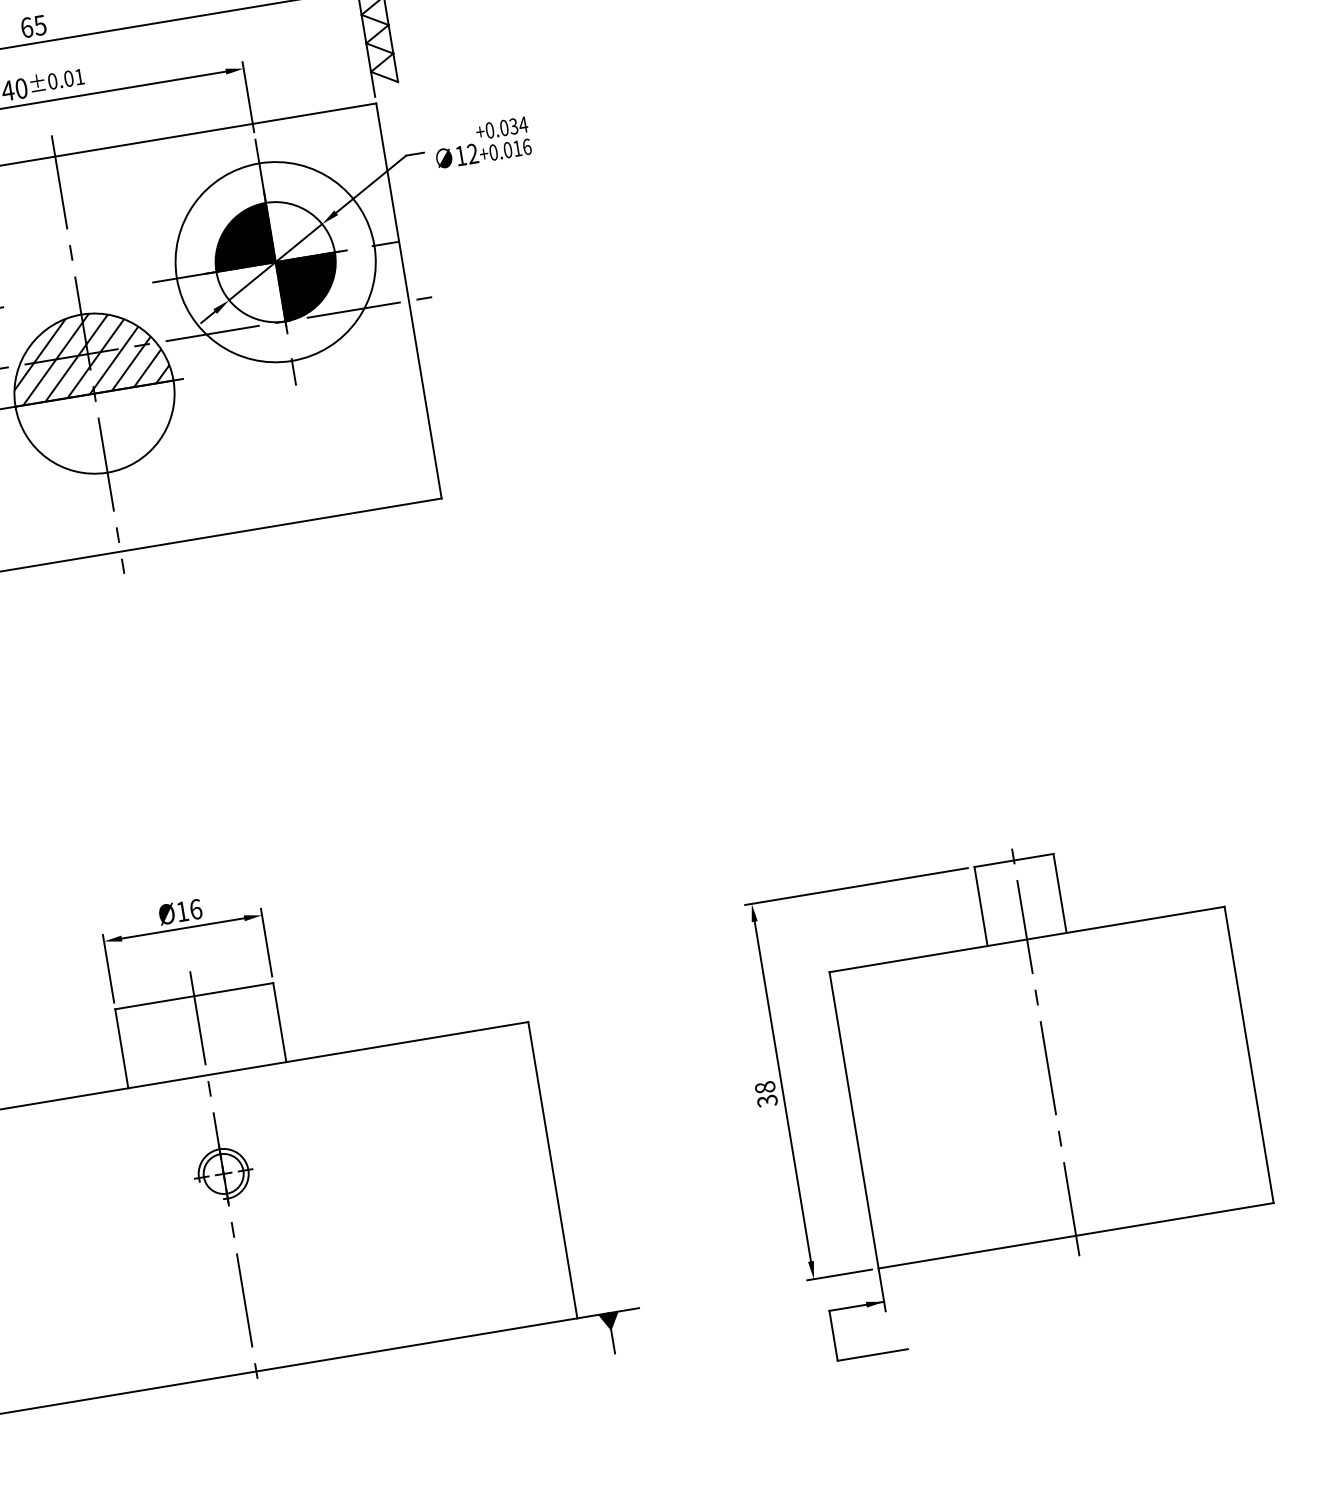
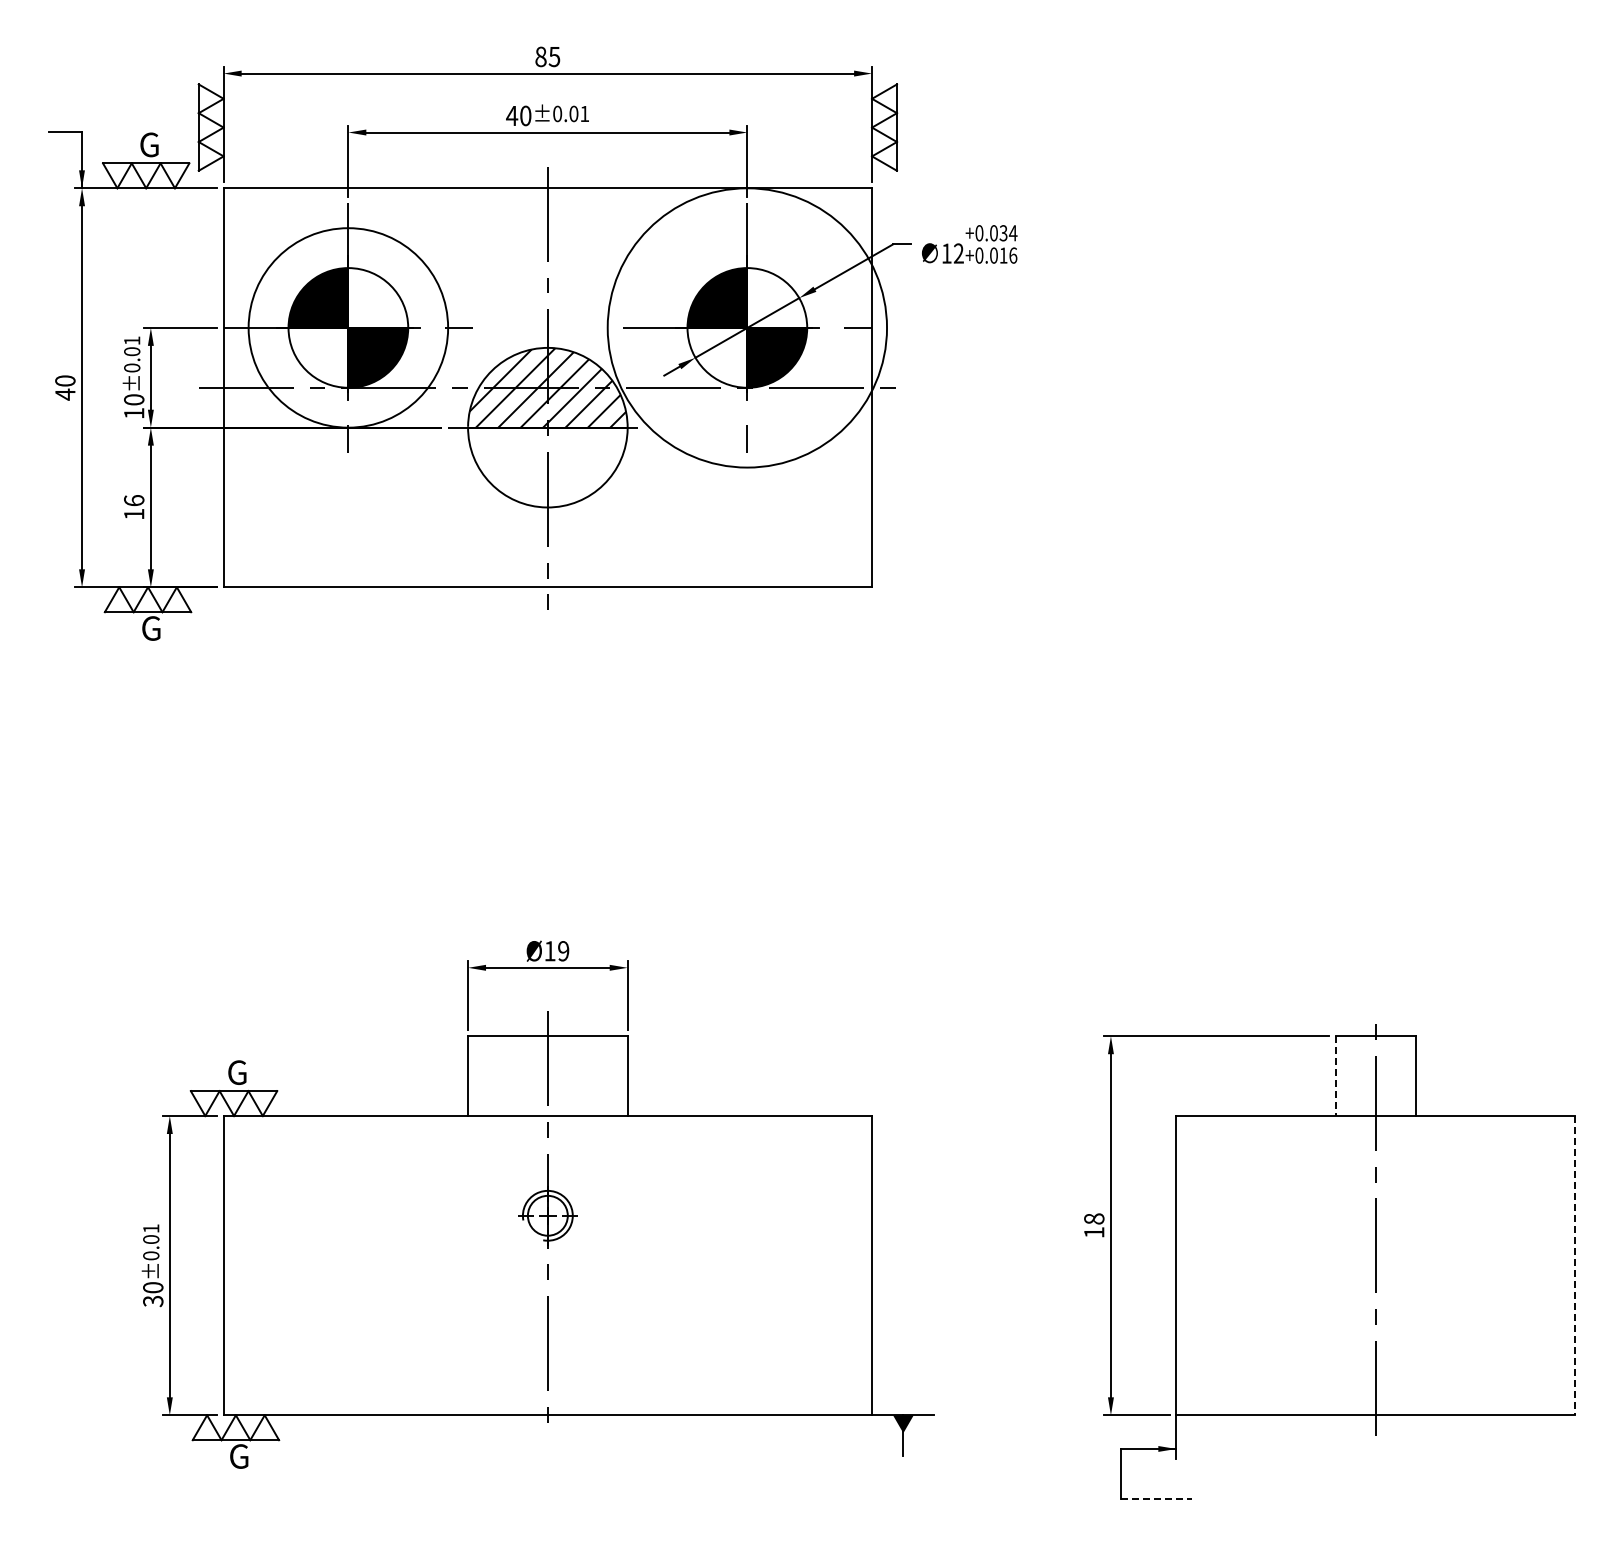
text: (26, 27) -> (540, 56), 65 -> 85
circle: (275, 261) -> (747, 327), size x1.4
line: (980, 906) -> (1335, 1076), solid -> dashed
text: (195, 909) -> (563, 951), Ø16 -> Ø19
line: (1249, 1054) -> (1575, 1265), solid -> dashed
text: (767, 1100) -> (1094, 1232), 38 -> 18
line: (873, 1354) -> (1157, 1499), solid -> dashed

